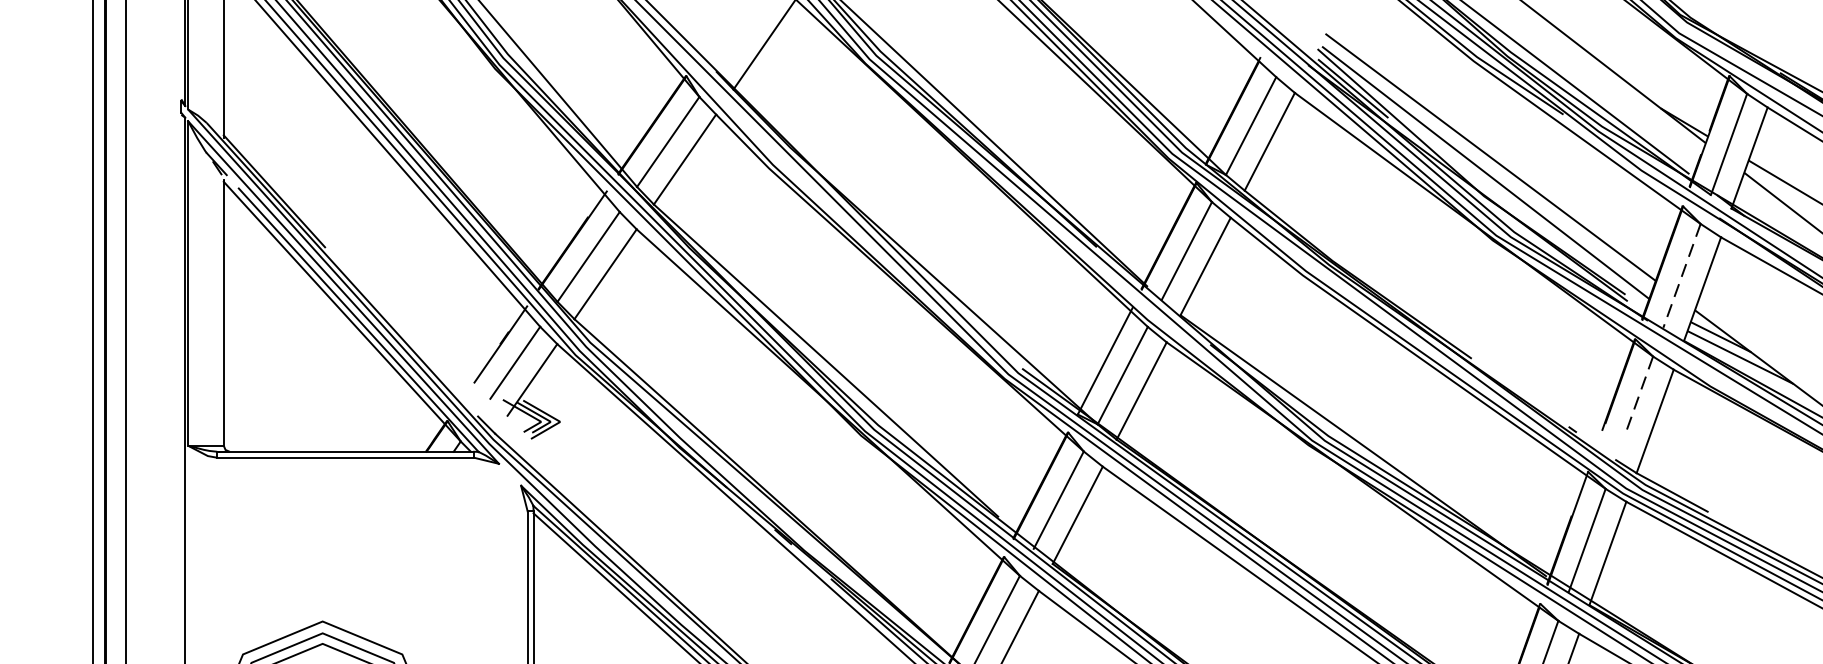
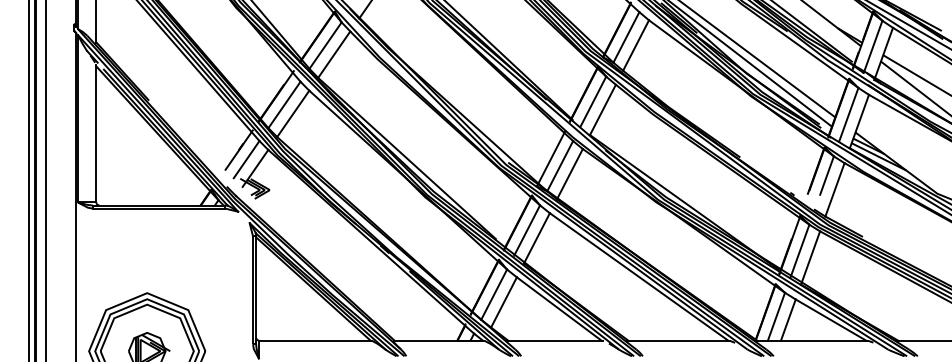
line: (1681, 277) -> (848, 115), dashed -> solid
line: (1638, 395) -> (826, 176), dashed -> solid

